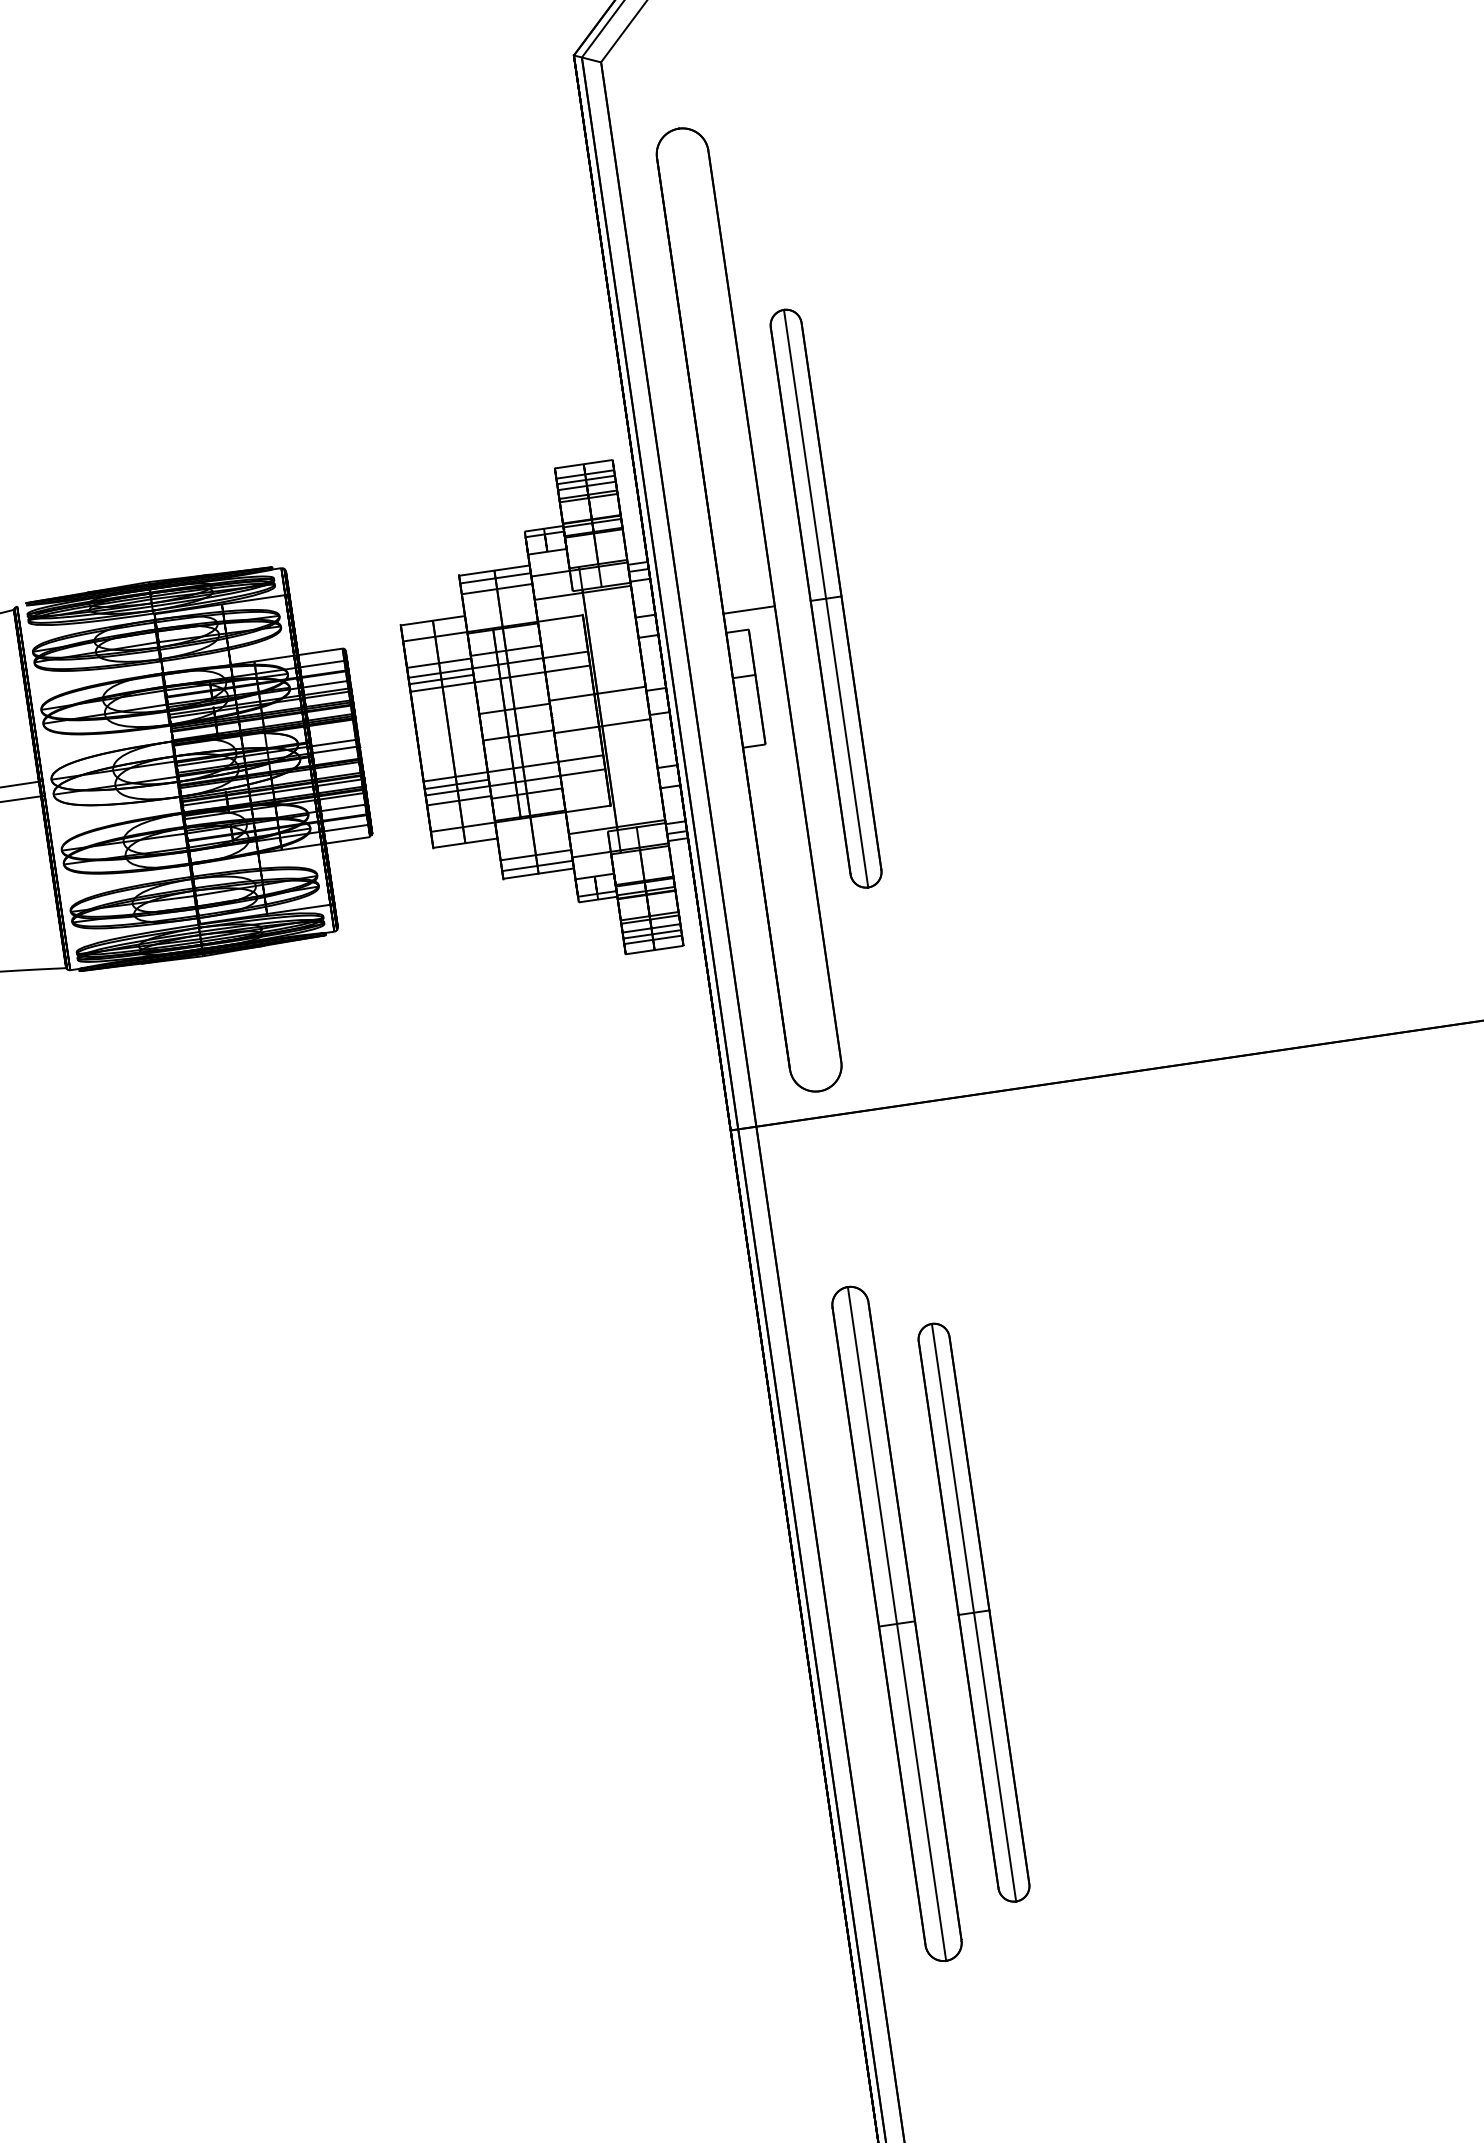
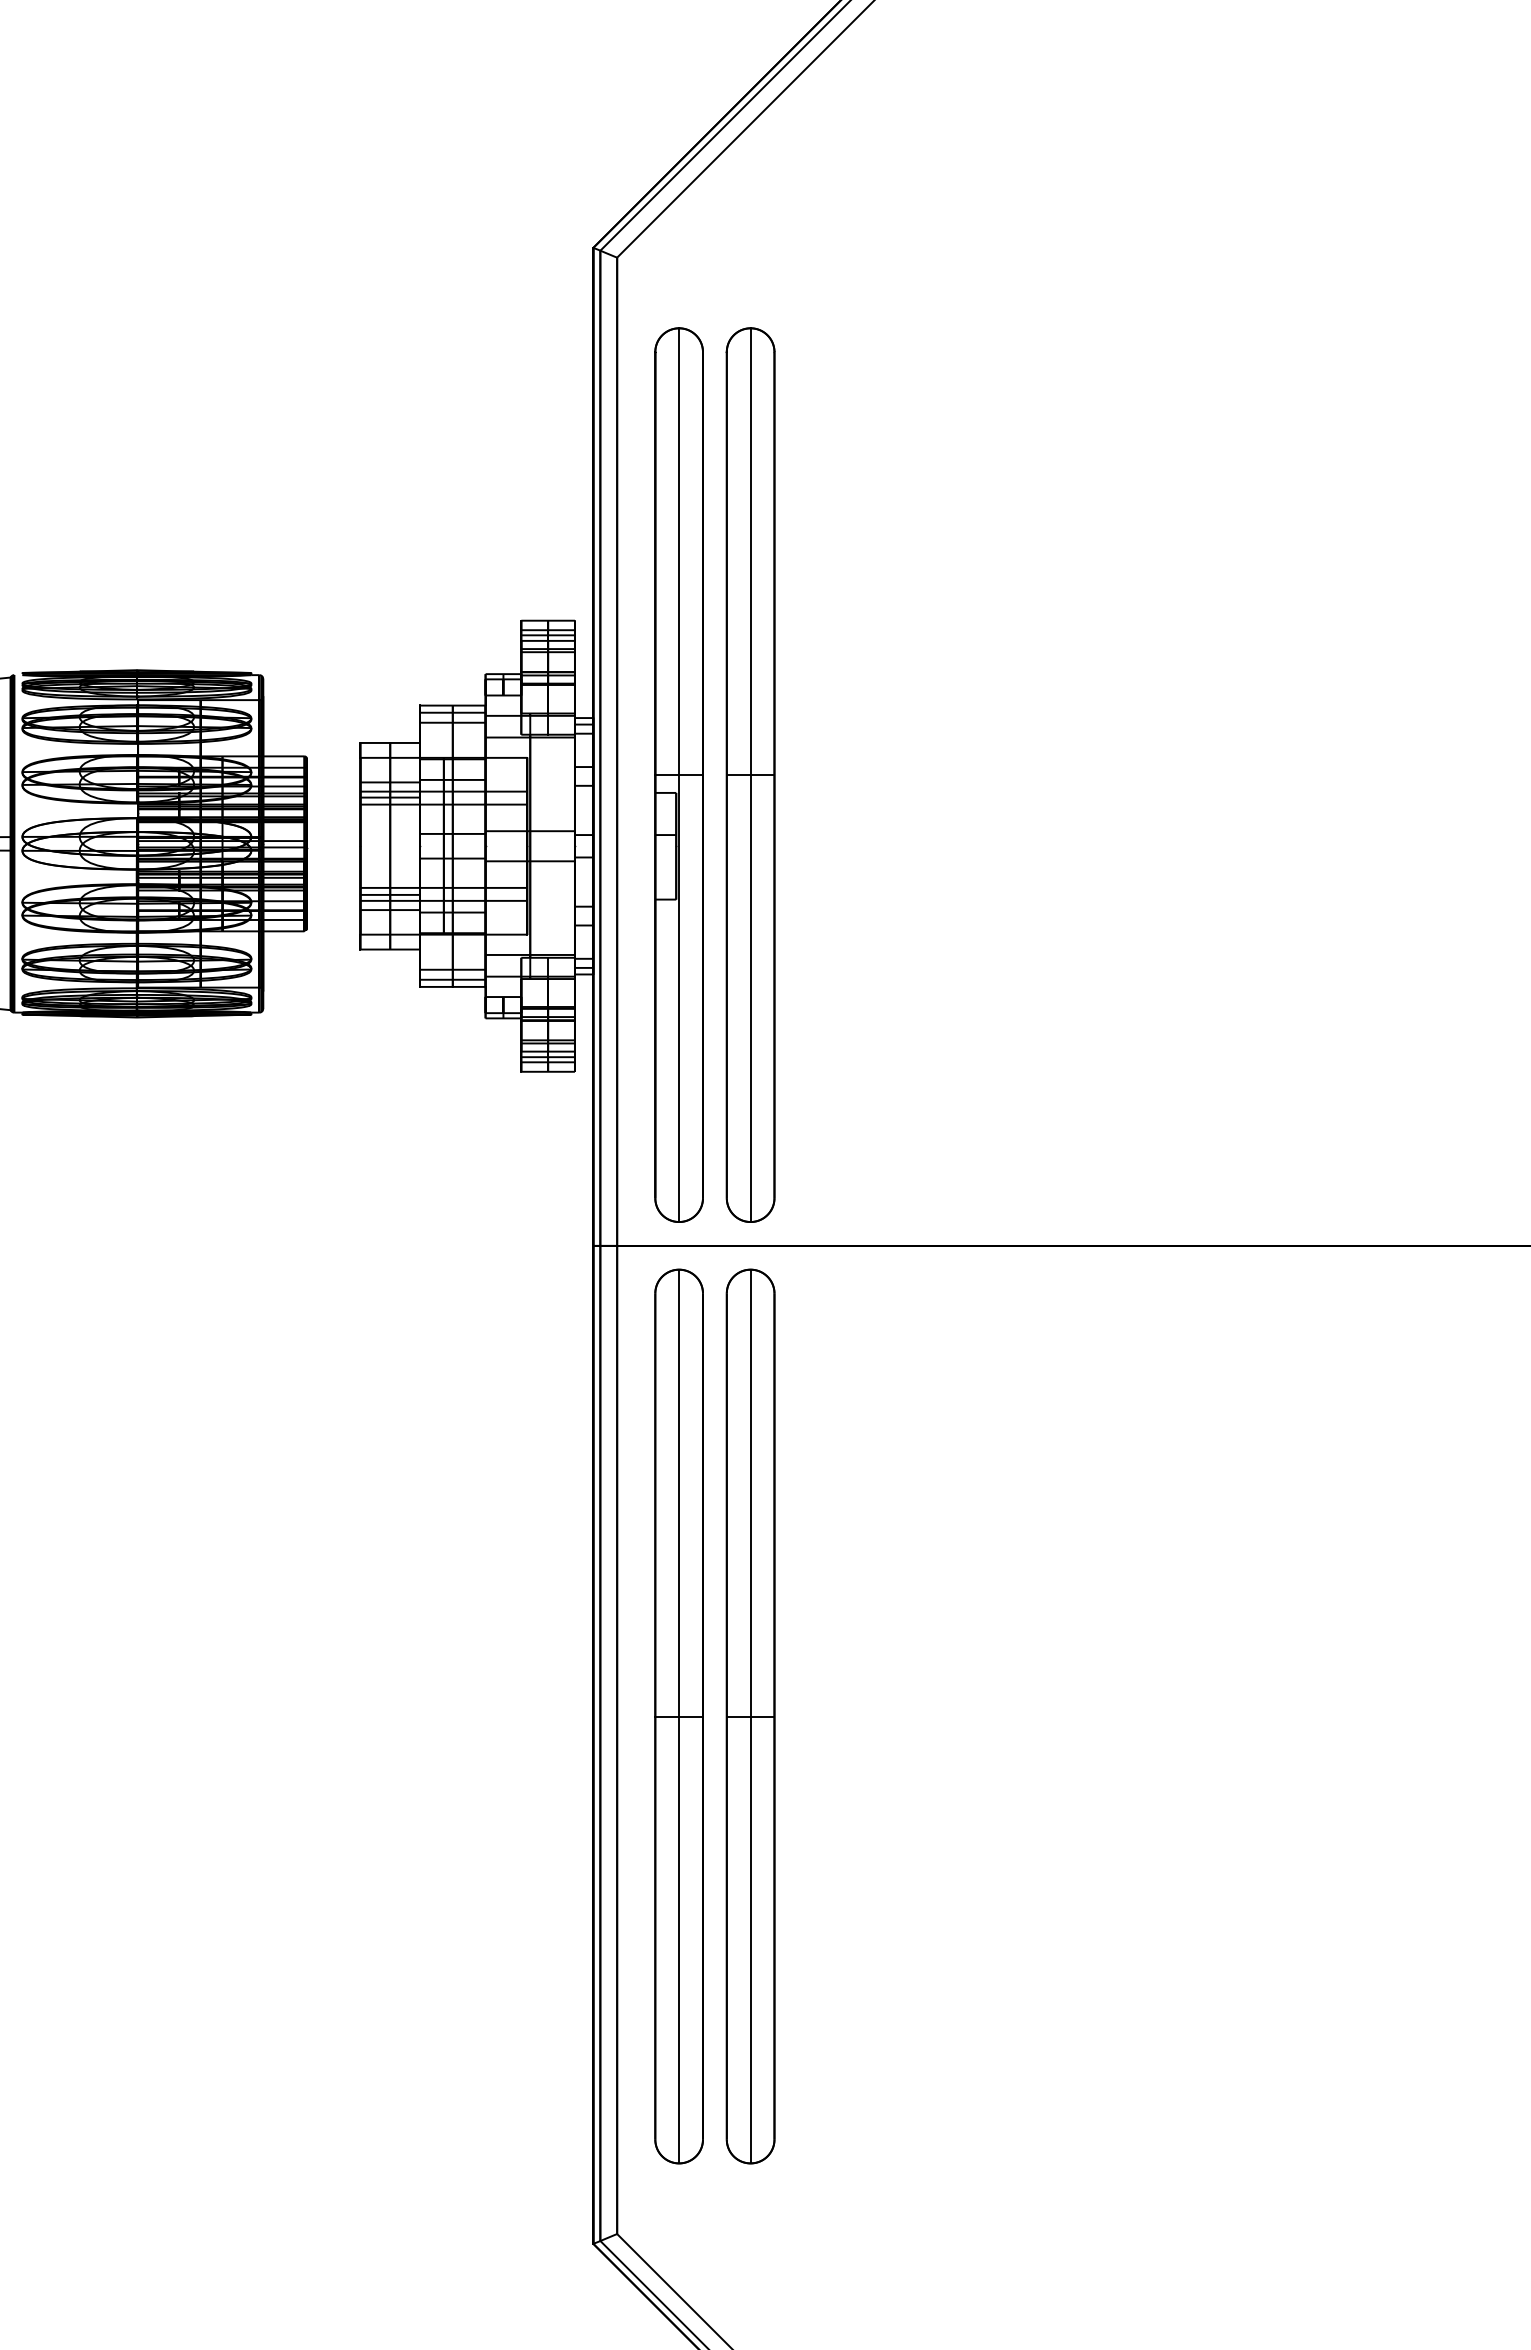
part: (825, 598) -> (750, 774), size x1.67
line: (749, 610) -> (679, 775), added
part: (973, 1612) -> (750, 1716), size x1.67
part: (896, 1624) -> (678, 1716), size x1.43

